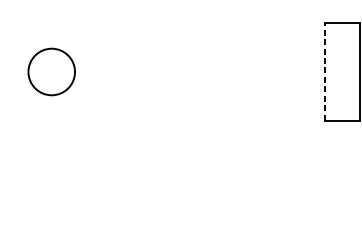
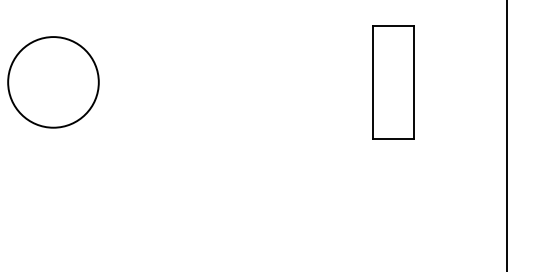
circle: (51, 72) -> (53, 82), size x1.67
line: (325, 72) -> (373, 82), dashed -> solid

